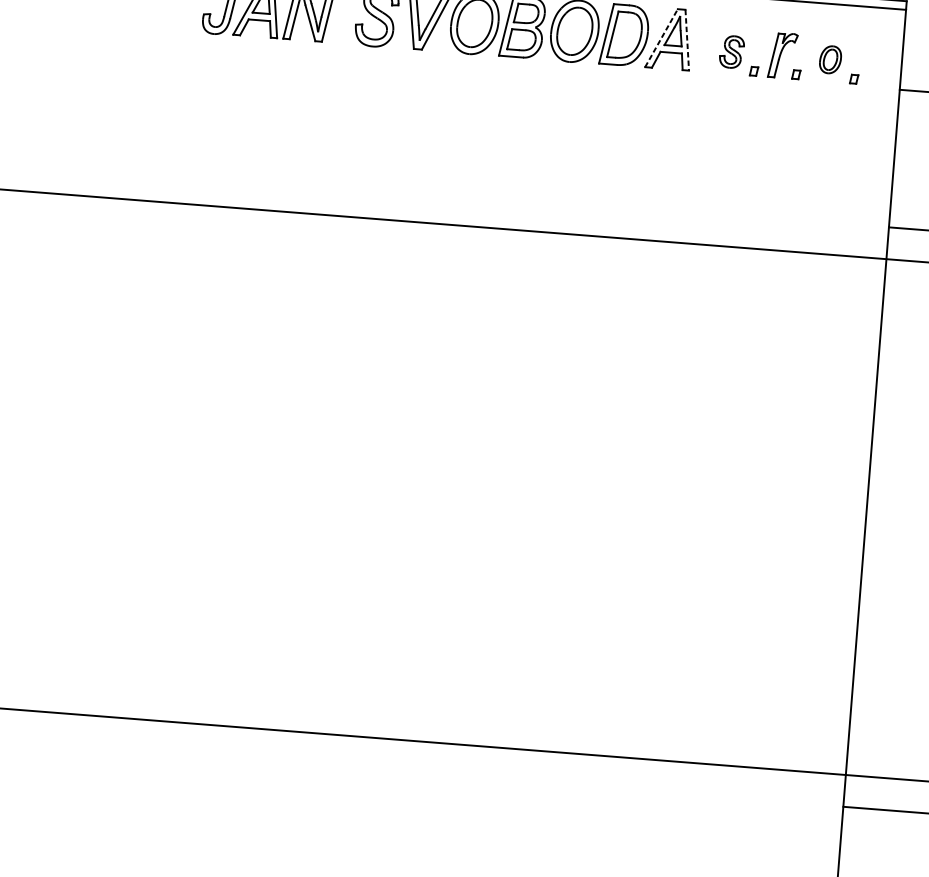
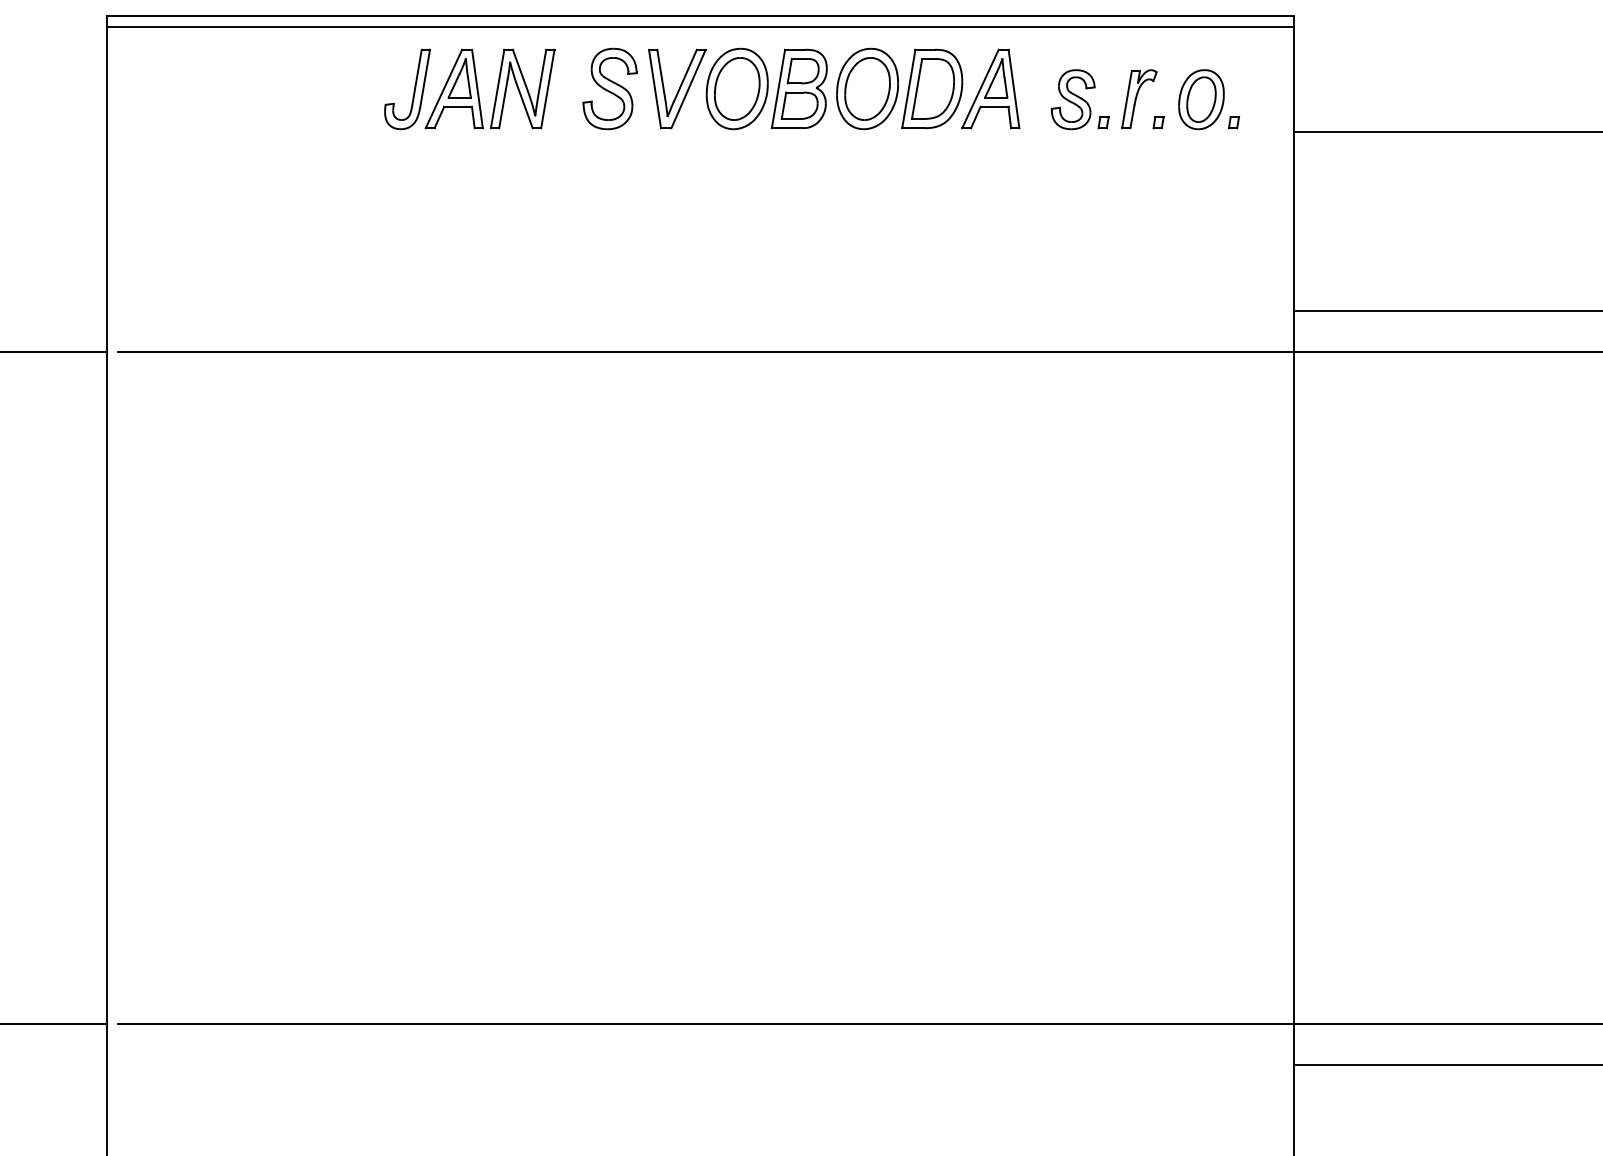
line: (661, 37) -> (980, 88), dashed -> solid
line: (686, 40) -> (1013, 89), dashed -> solid
part: (731, 51) -> (1072, 99), size x1.43
part: (830, 59) -> (1201, 99), size x1.67

